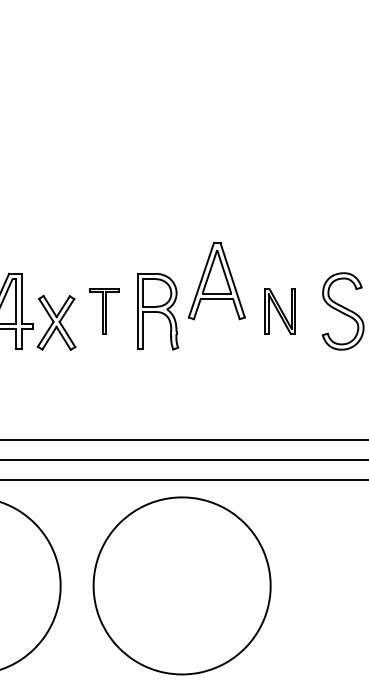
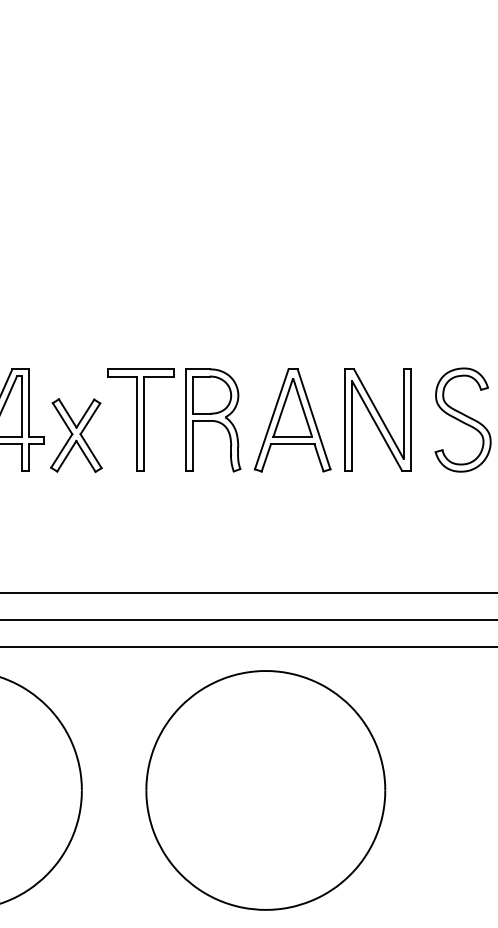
part: (216, 281) -> (292, 420), moved
part: (104, 311) -> (140, 419), size x1.67
part: (279, 311) -> (377, 419), size x1.67
part: (181, 585) -> (265, 790), moved

